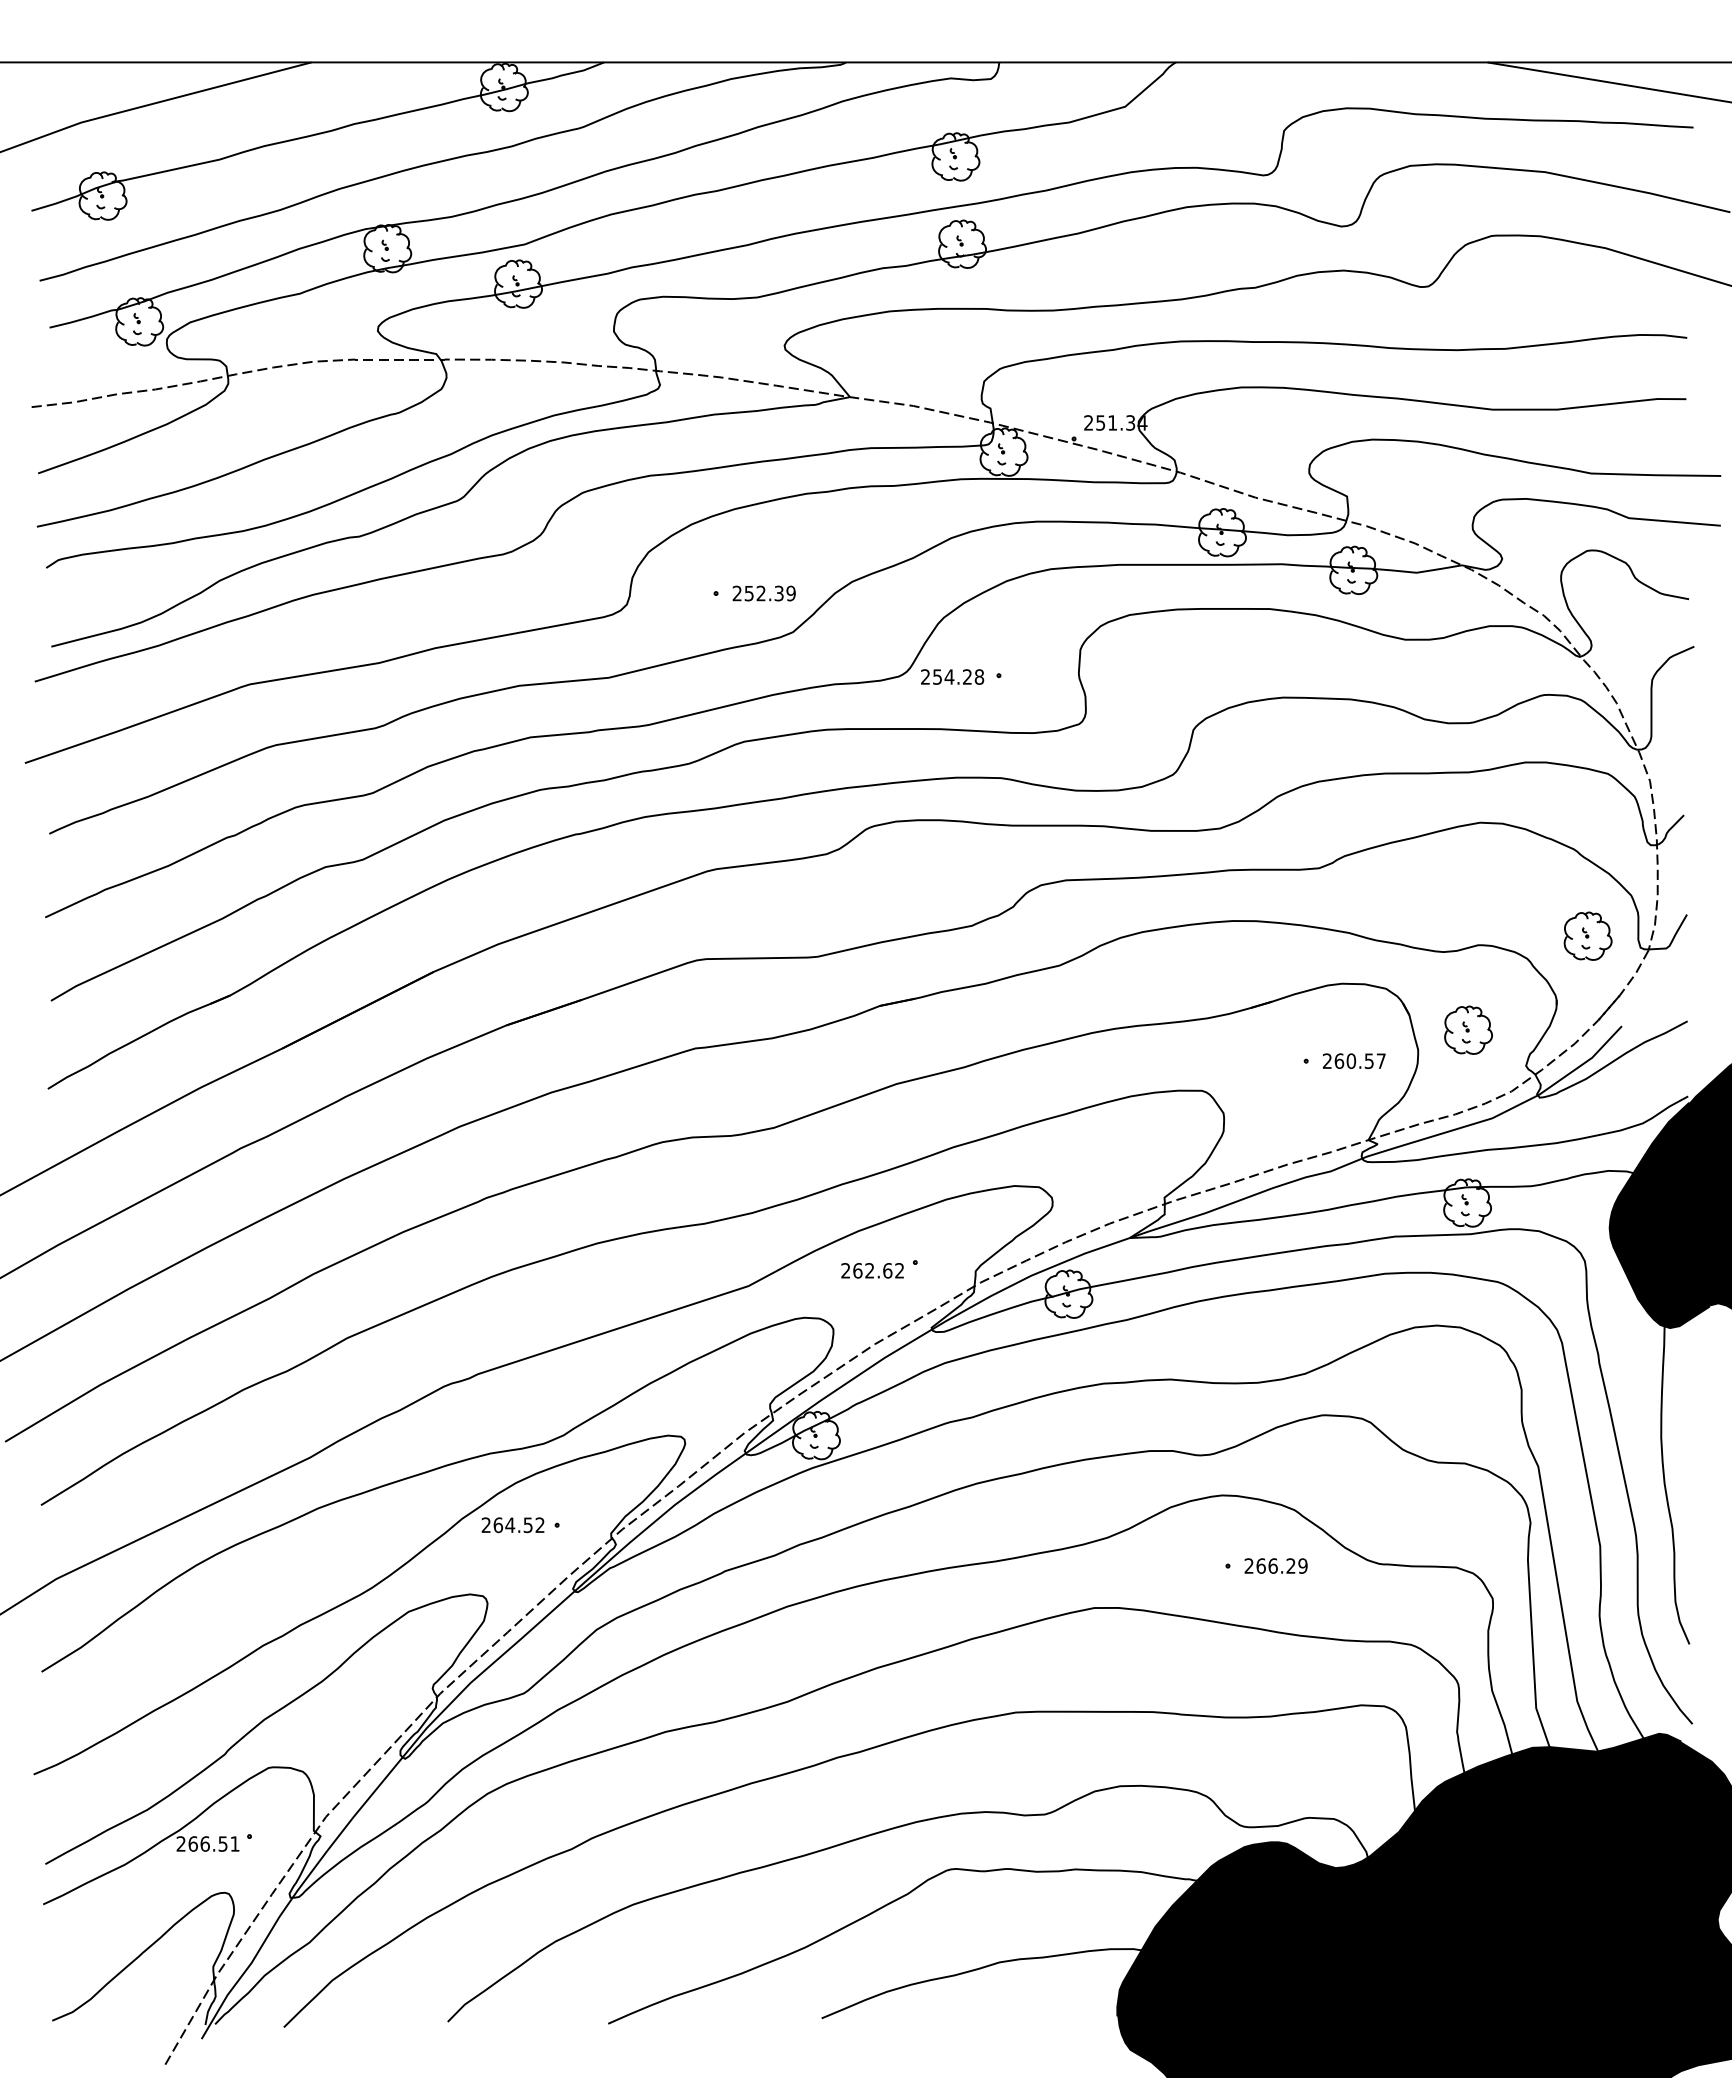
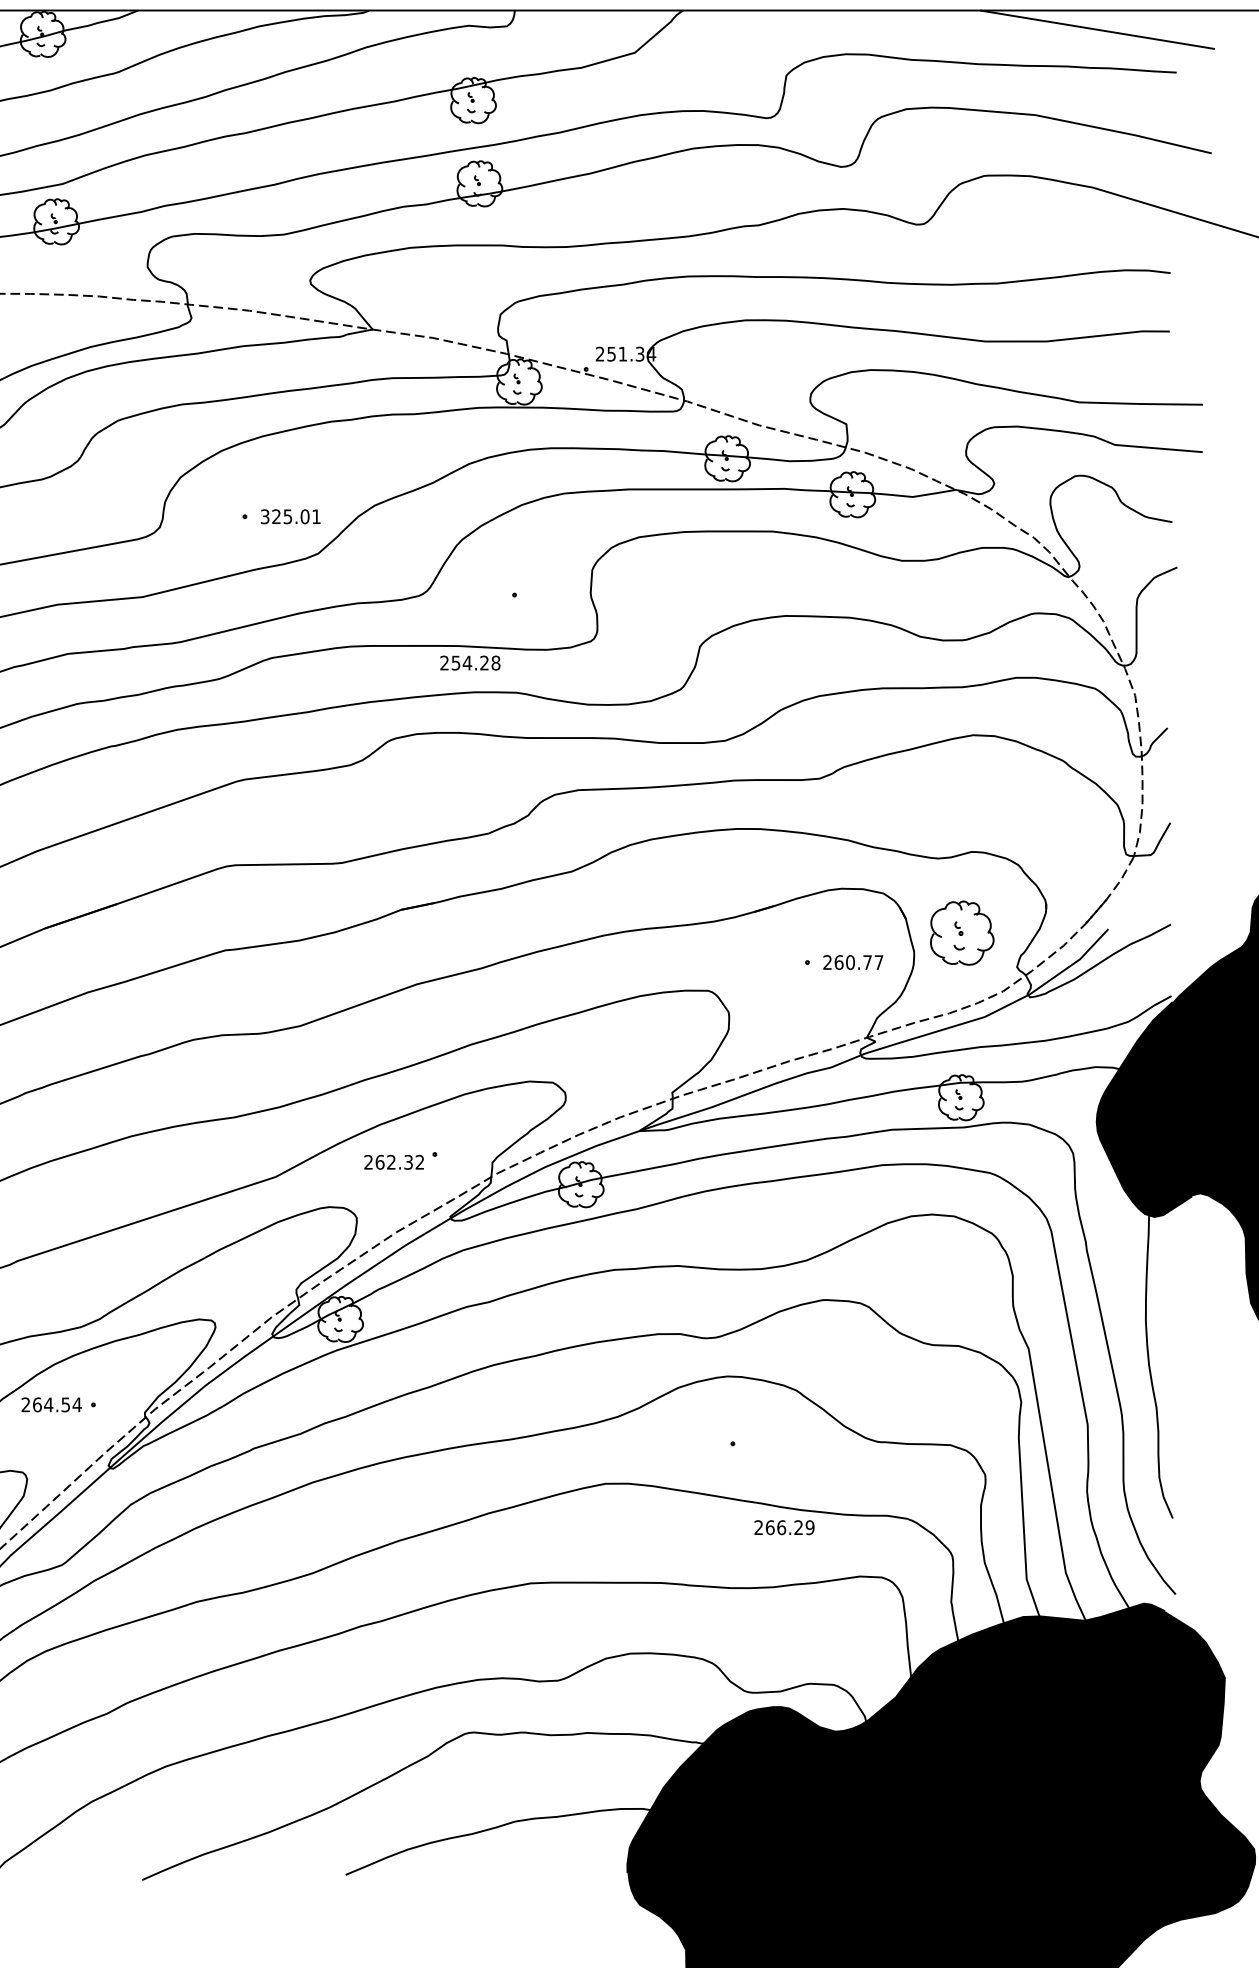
text: (763, 593) -> (290, 516), 252.39 -> 325.01
text: (952, 676) -> (470, 662), moved
part: (1587, 935) -> (1075, 842), removed
part: (1468, 1029) -> (962, 932), size x1.4
text: (1368, 1061) -> (866, 962), 260.57 -> 260.77
text: (887, 1270) -> (408, 1162), 262.62 -> 262.32
text: (540, 1524) -> (77, 1404), 264.52 -> 264.54
text: (1275, 1565) -> (783, 1527), moved

